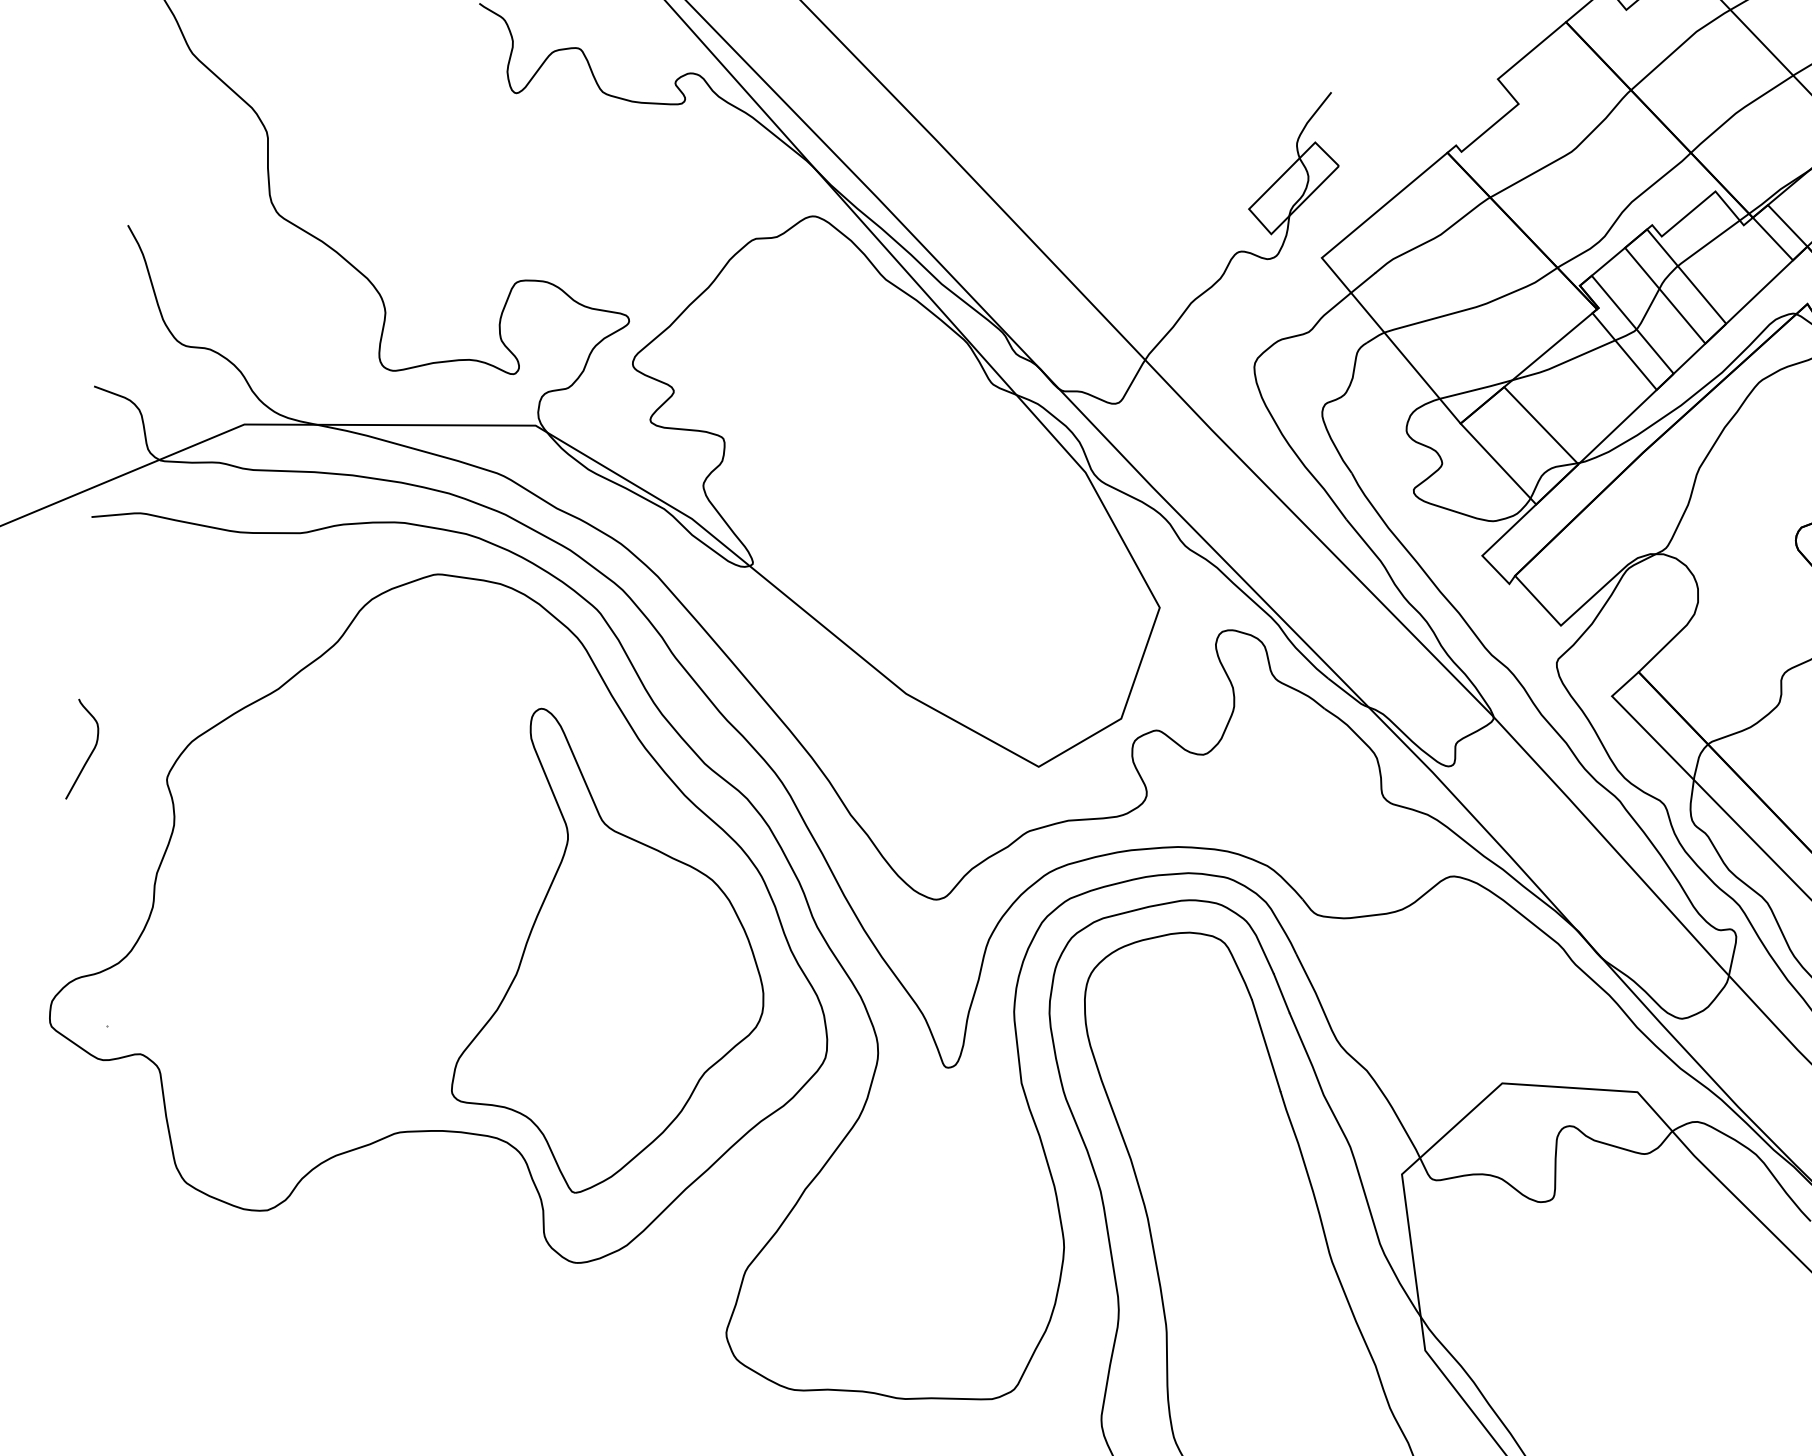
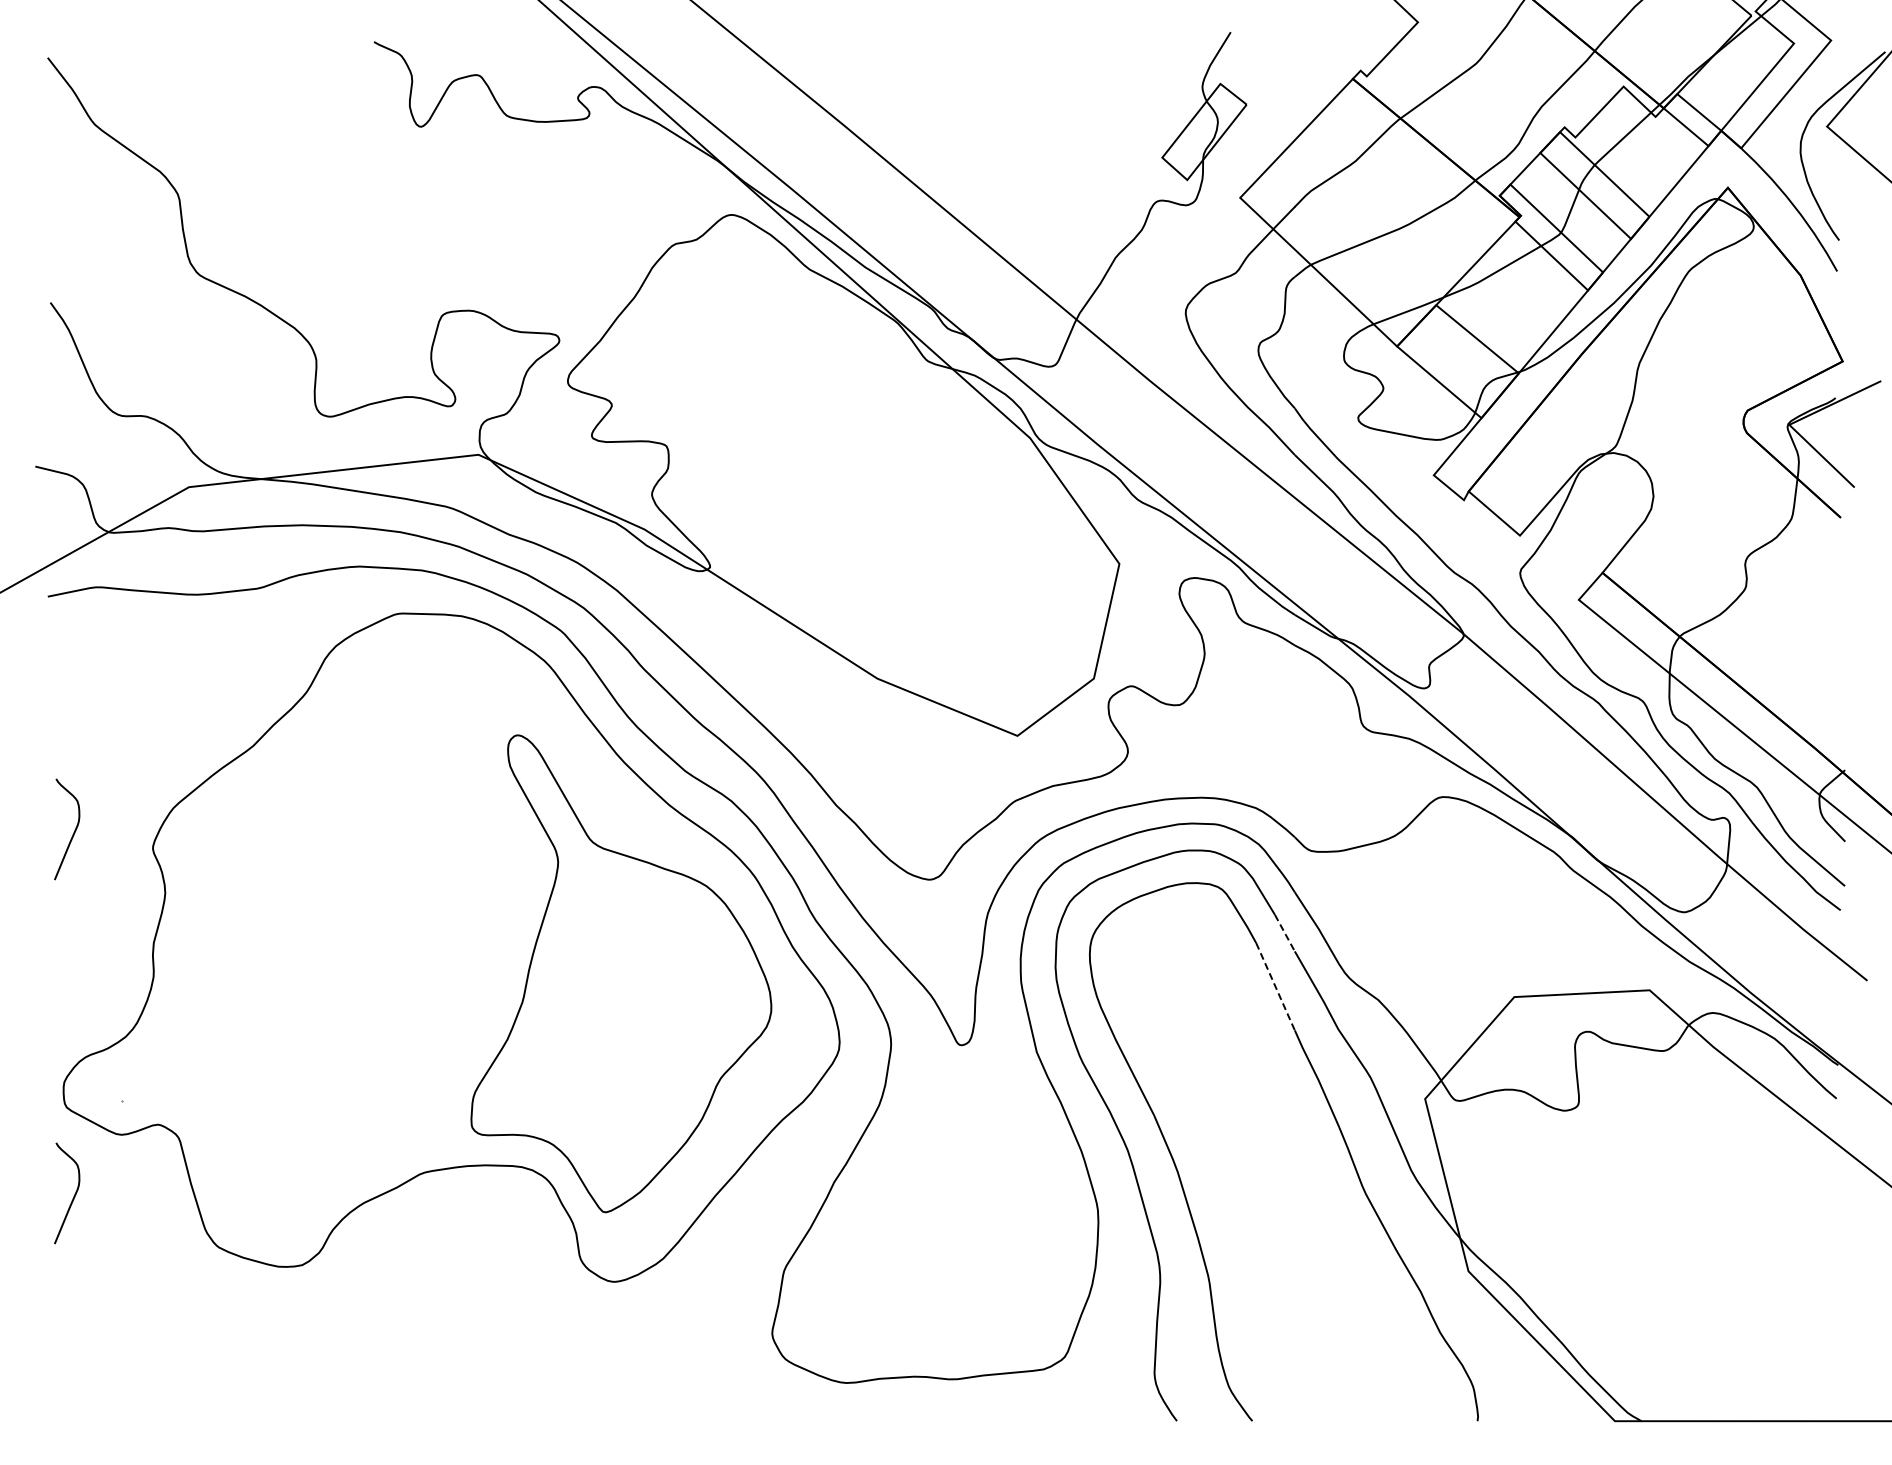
line: (1281, 993) -> (1284, 933), solid -> dashed
line: (1266, 1045) -> (1275, 986), solid -> dashed
curve: (48, 1115) -> (73, 1196), added

